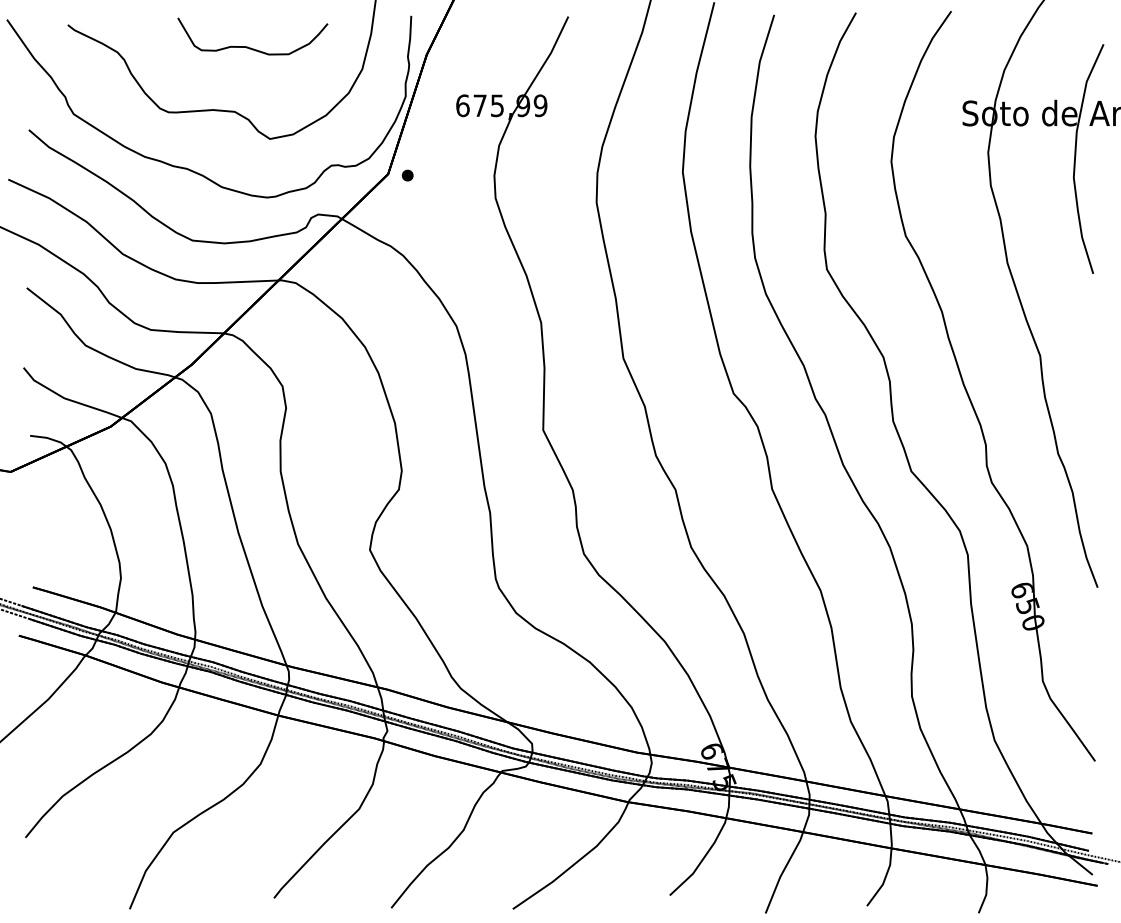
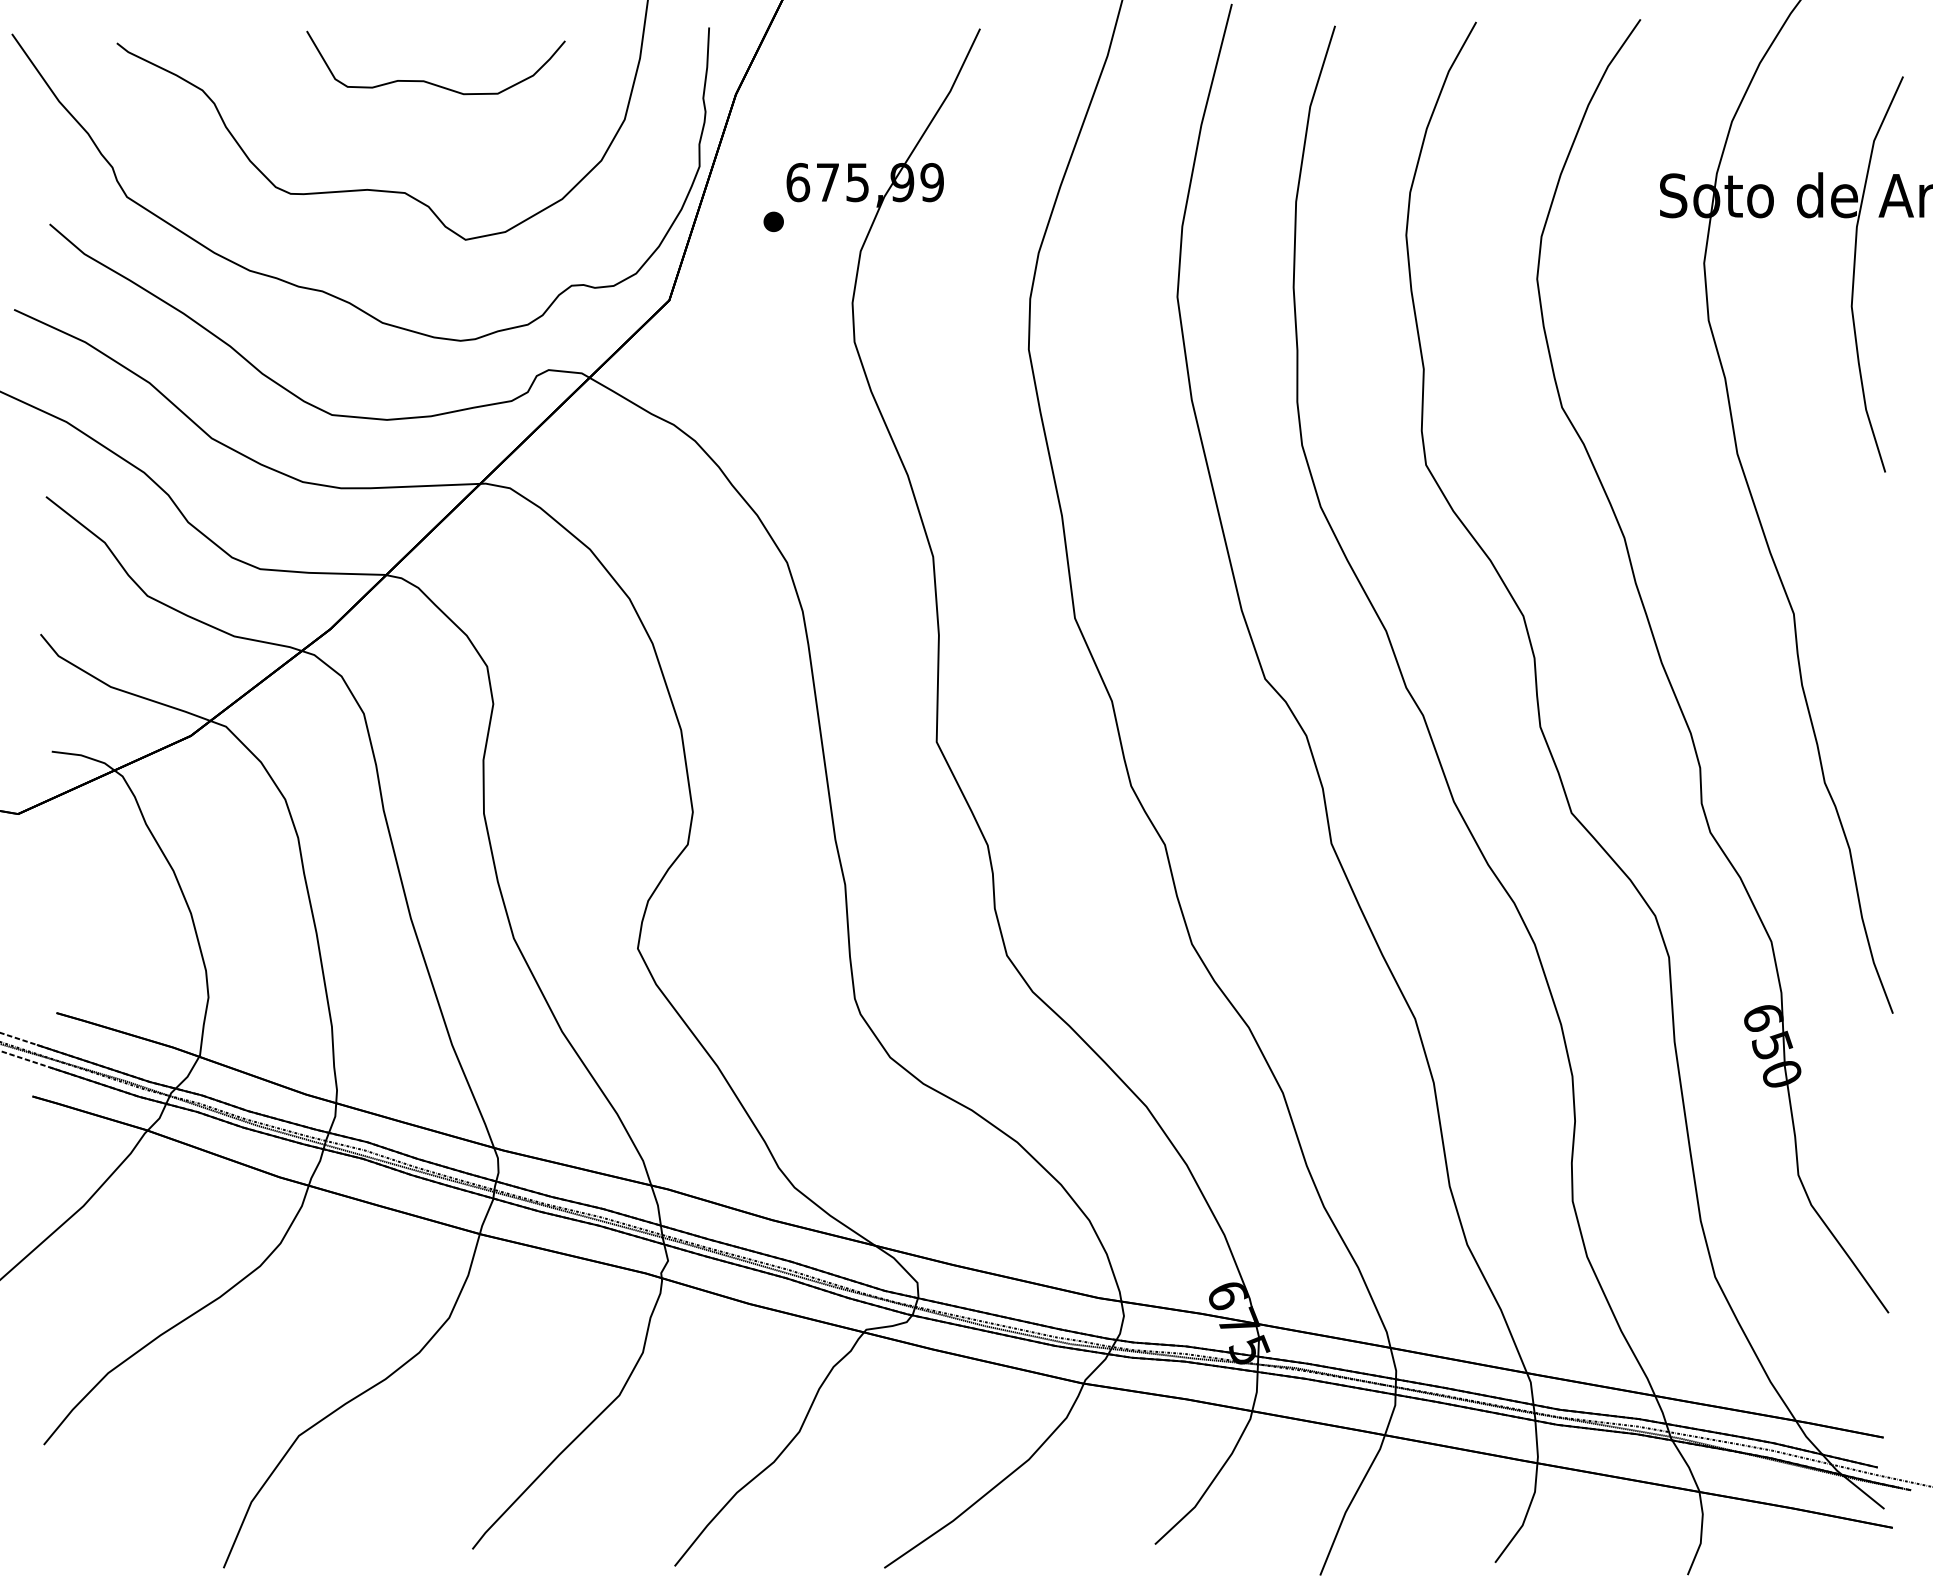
part: (407, 175) -> (773, 221), moved

